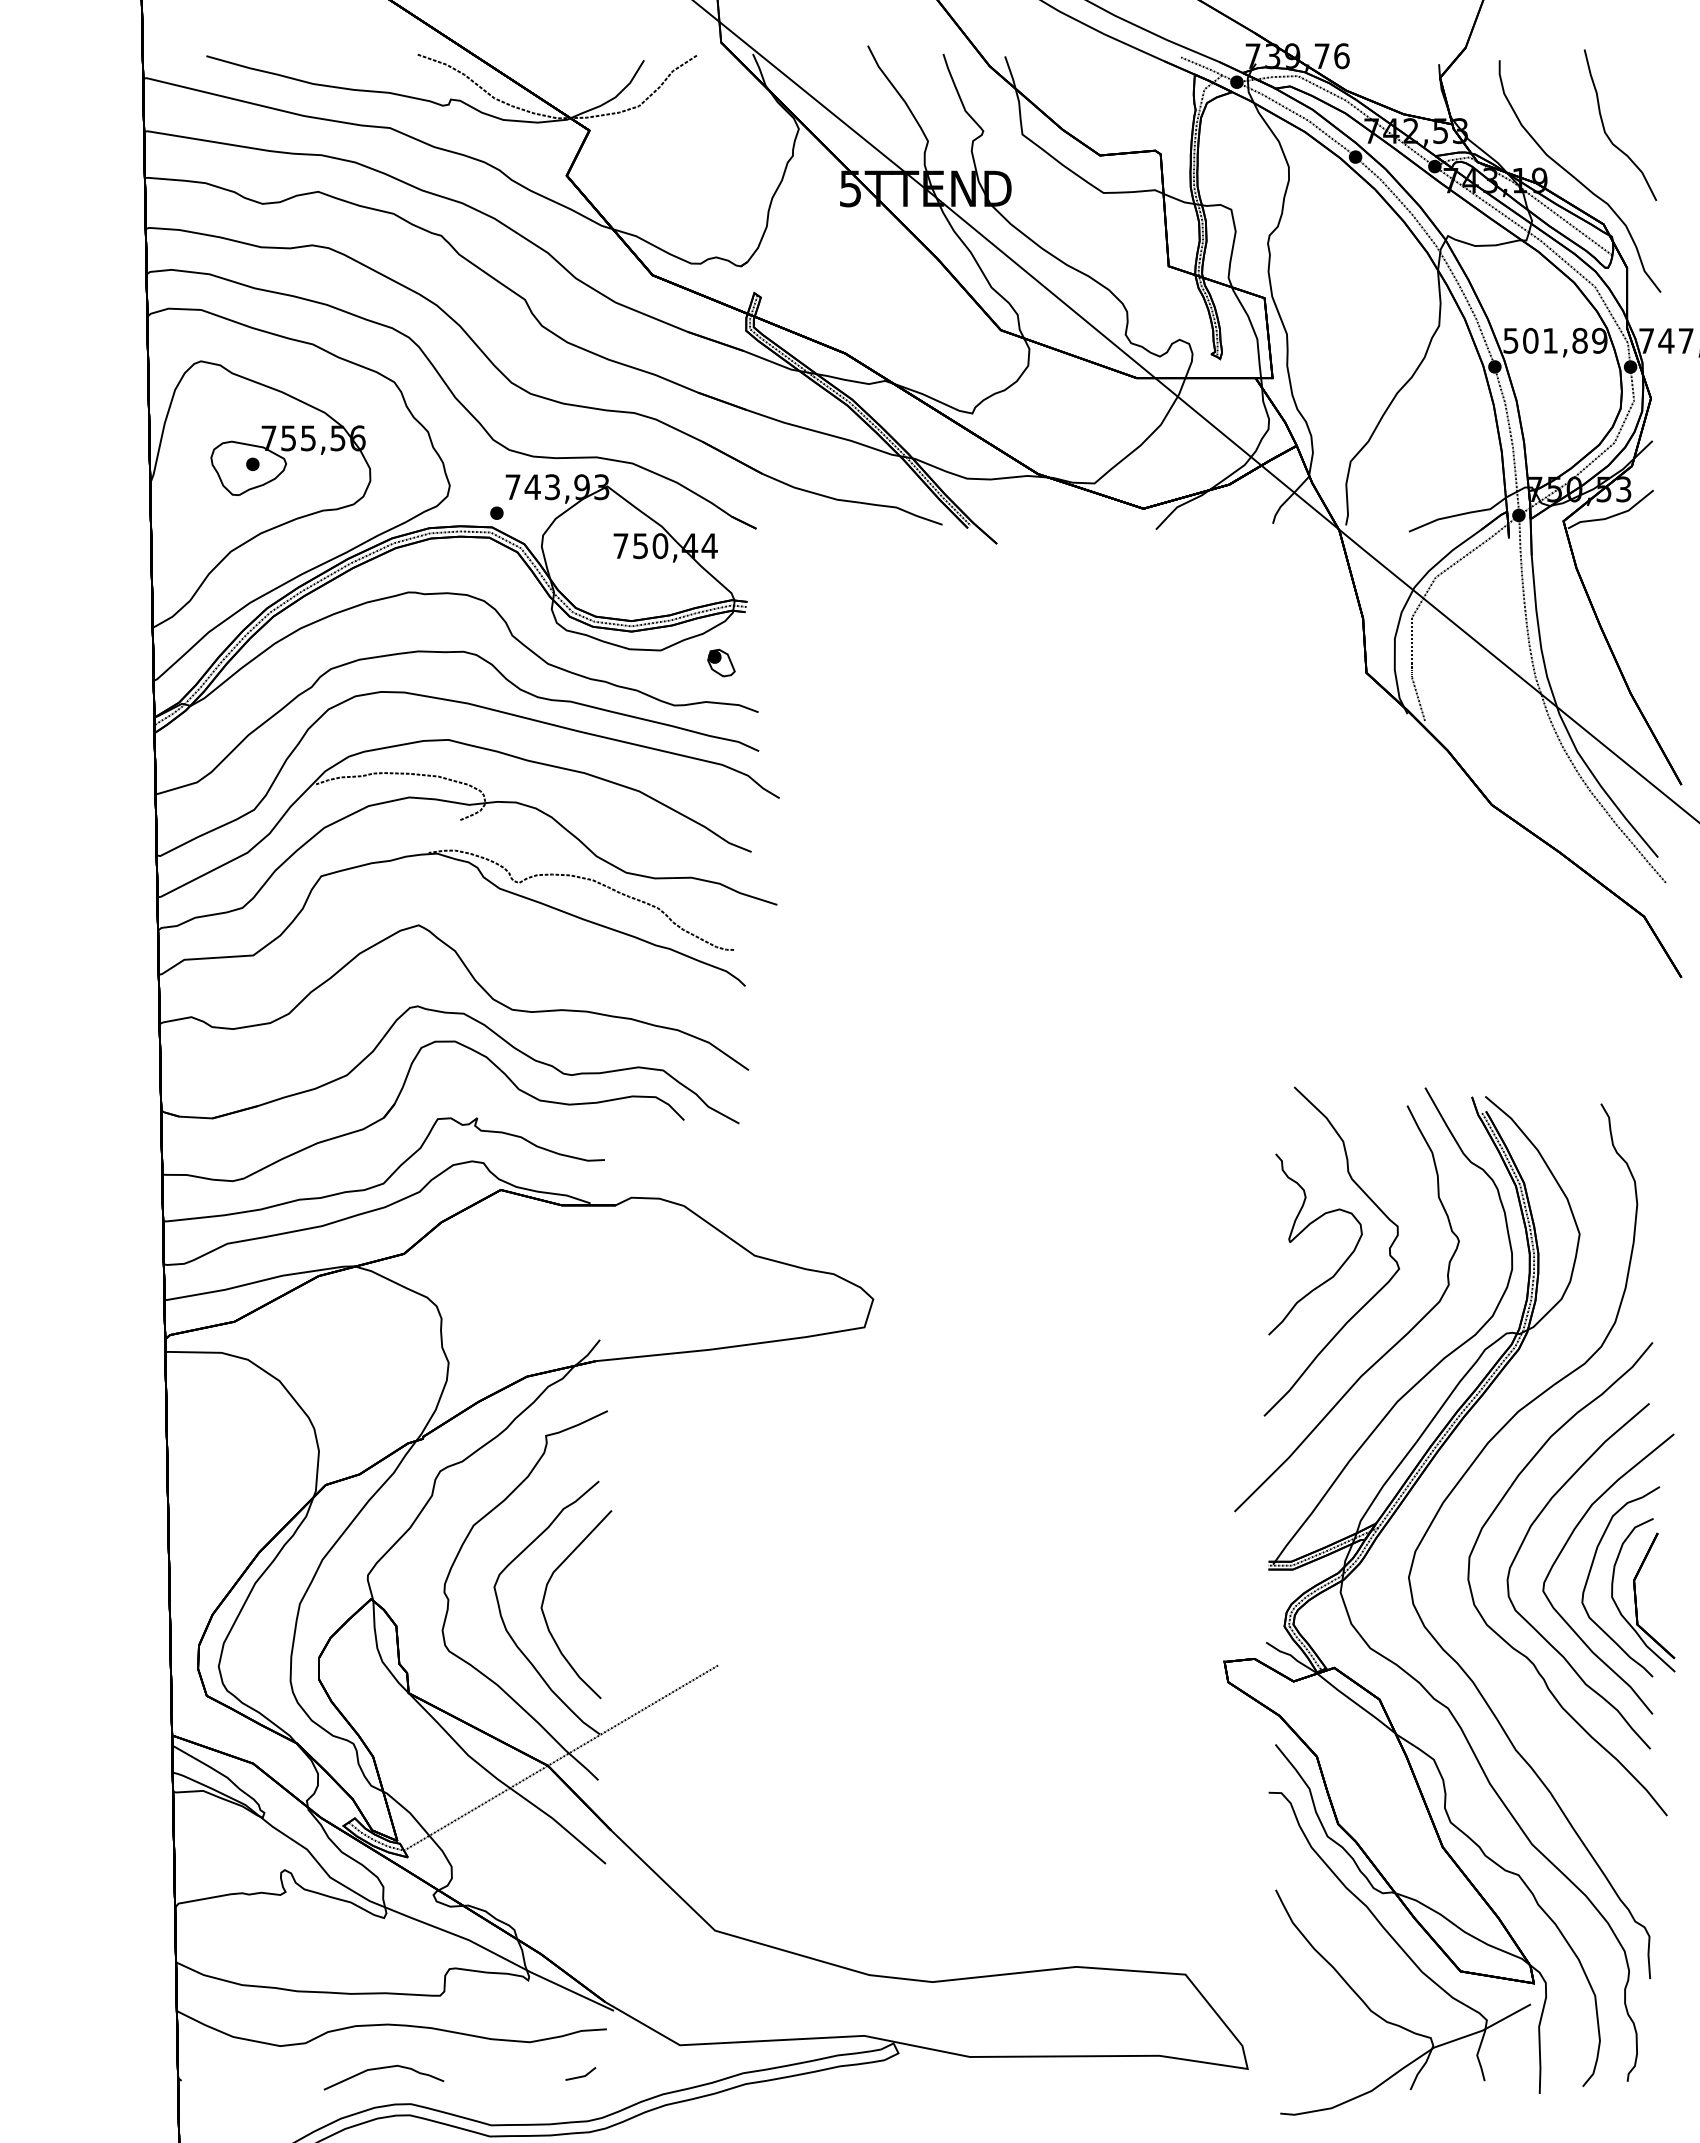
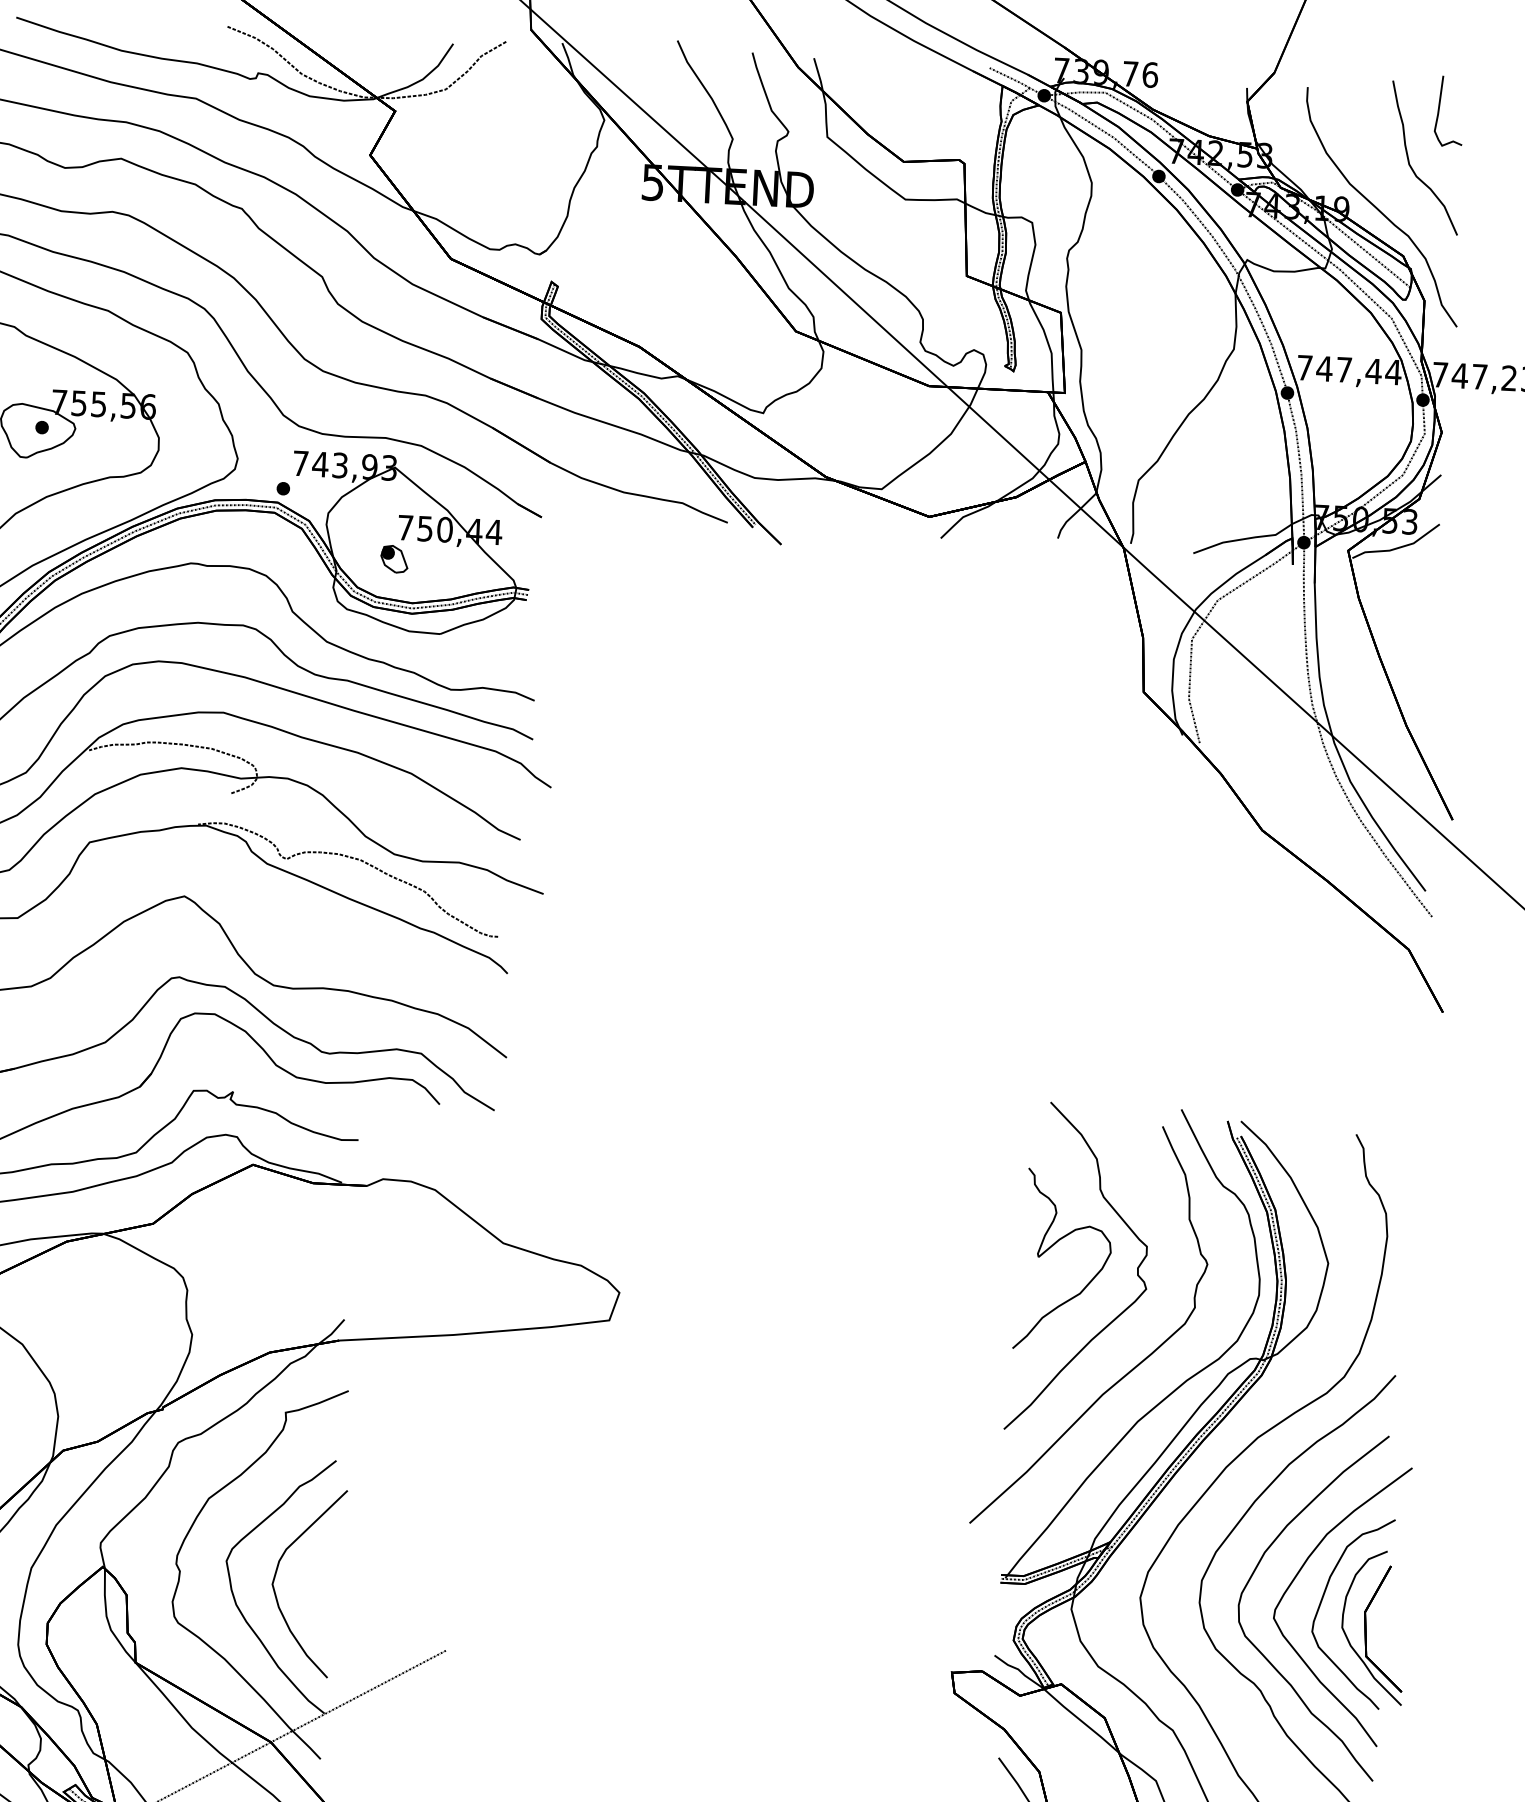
part: (1632, 77) -> (1439, 111), added
text: (1555, 340) -> (1349, 369), 501,89 -> 747,44
part: (721, 662) -> (394, 558), moved

